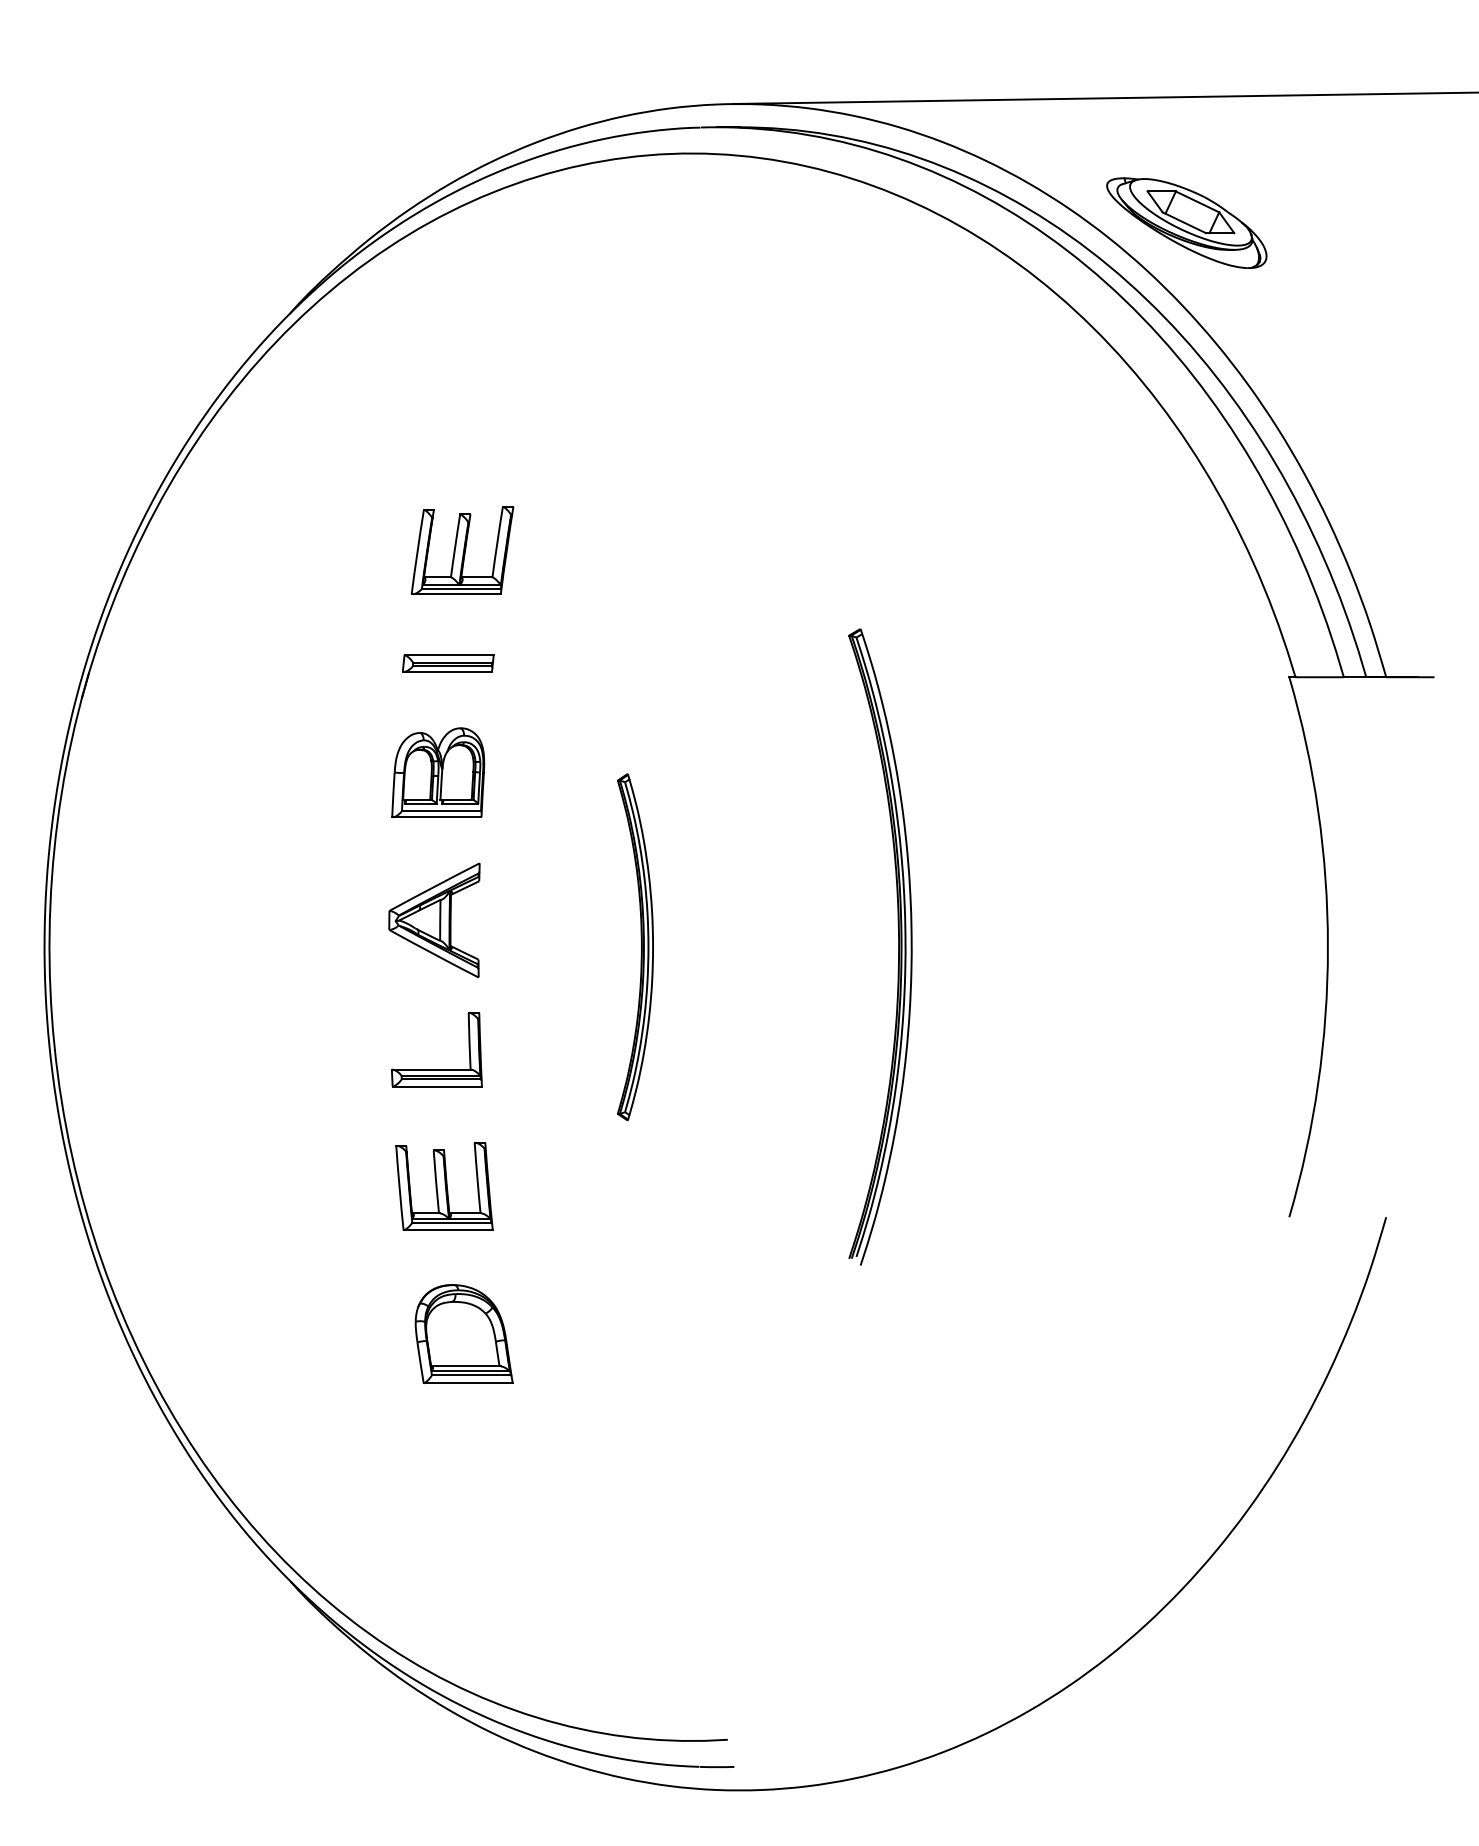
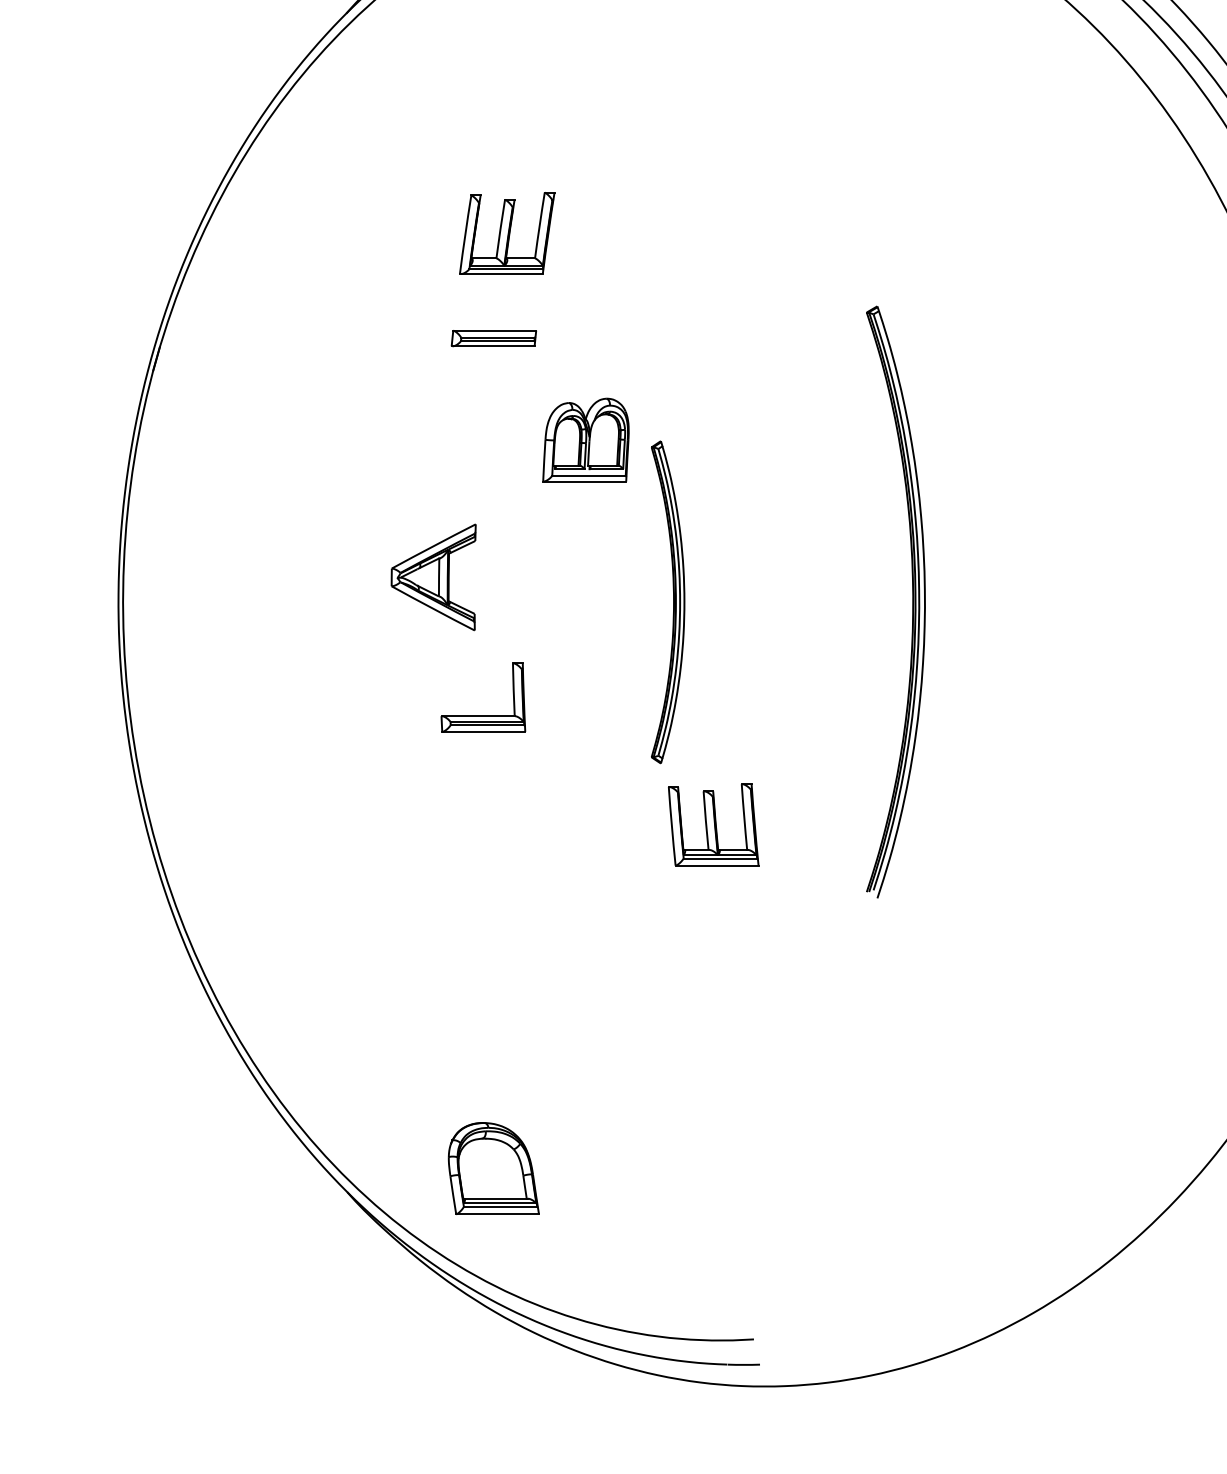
part: (438, 772) -> (586, 439), moved
part: (434, 920) -> (433, 577), moved
part: (444, 1186) -> (713, 824), moved
part: (463, 1333) -> (493, 1168), moved

